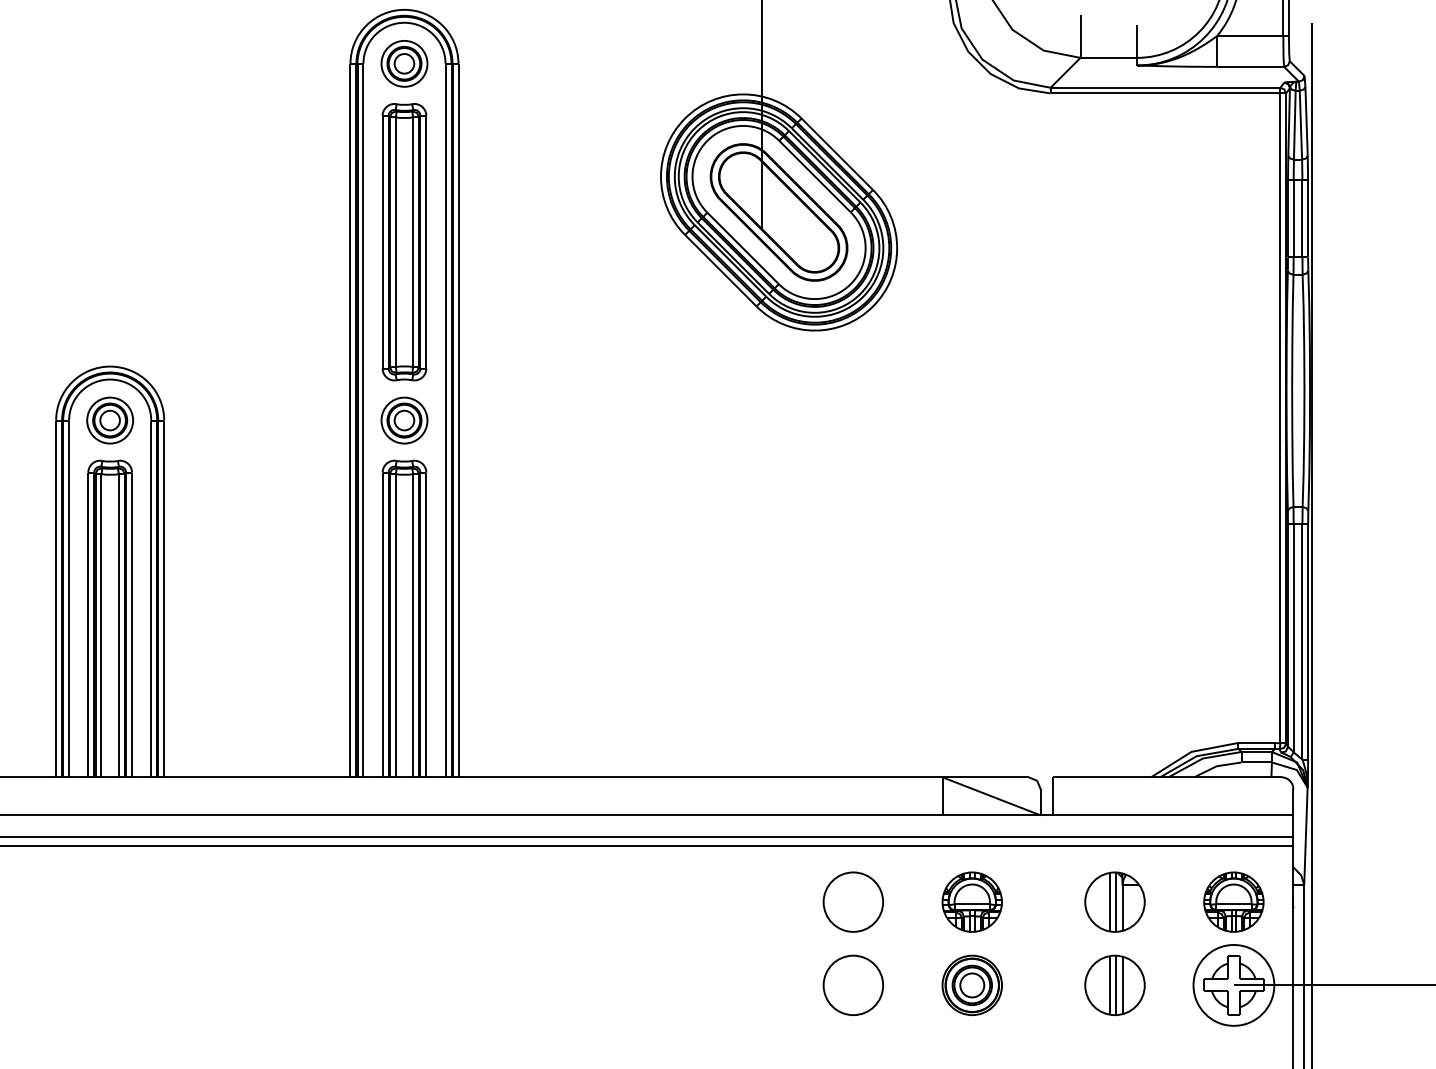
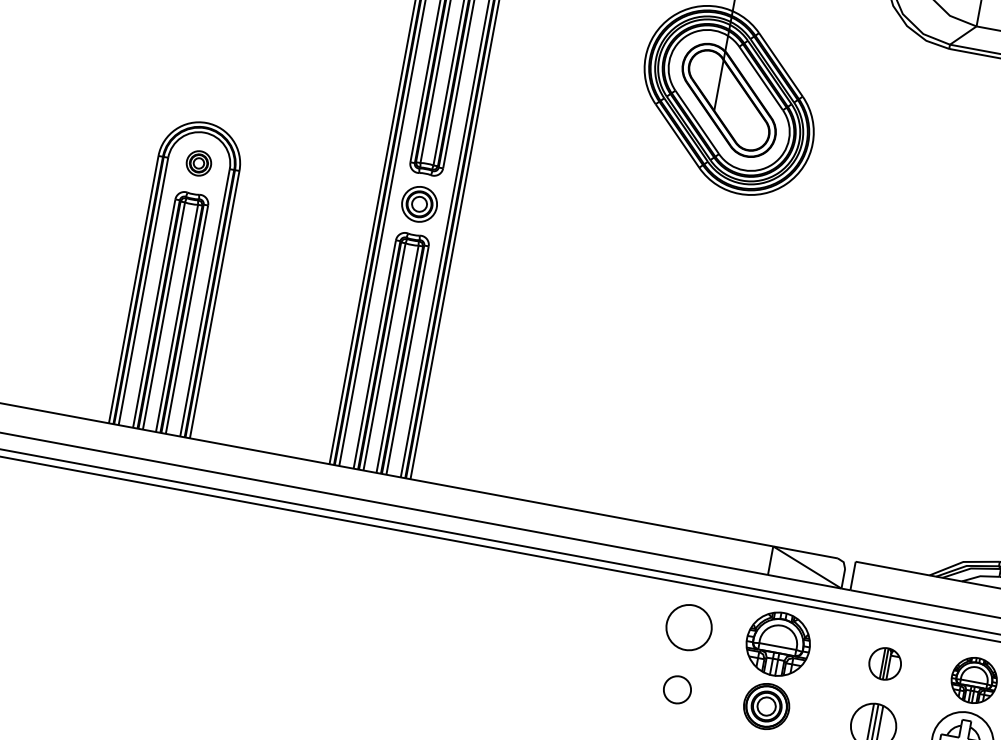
part: (109, 420) -> (198, 163), size x0.7
part: (971, 901) -> (777, 643), size x1.4
part: (1114, 901) -> (884, 663), size x0.7
part: (852, 984) -> (677, 689), size x0.6

